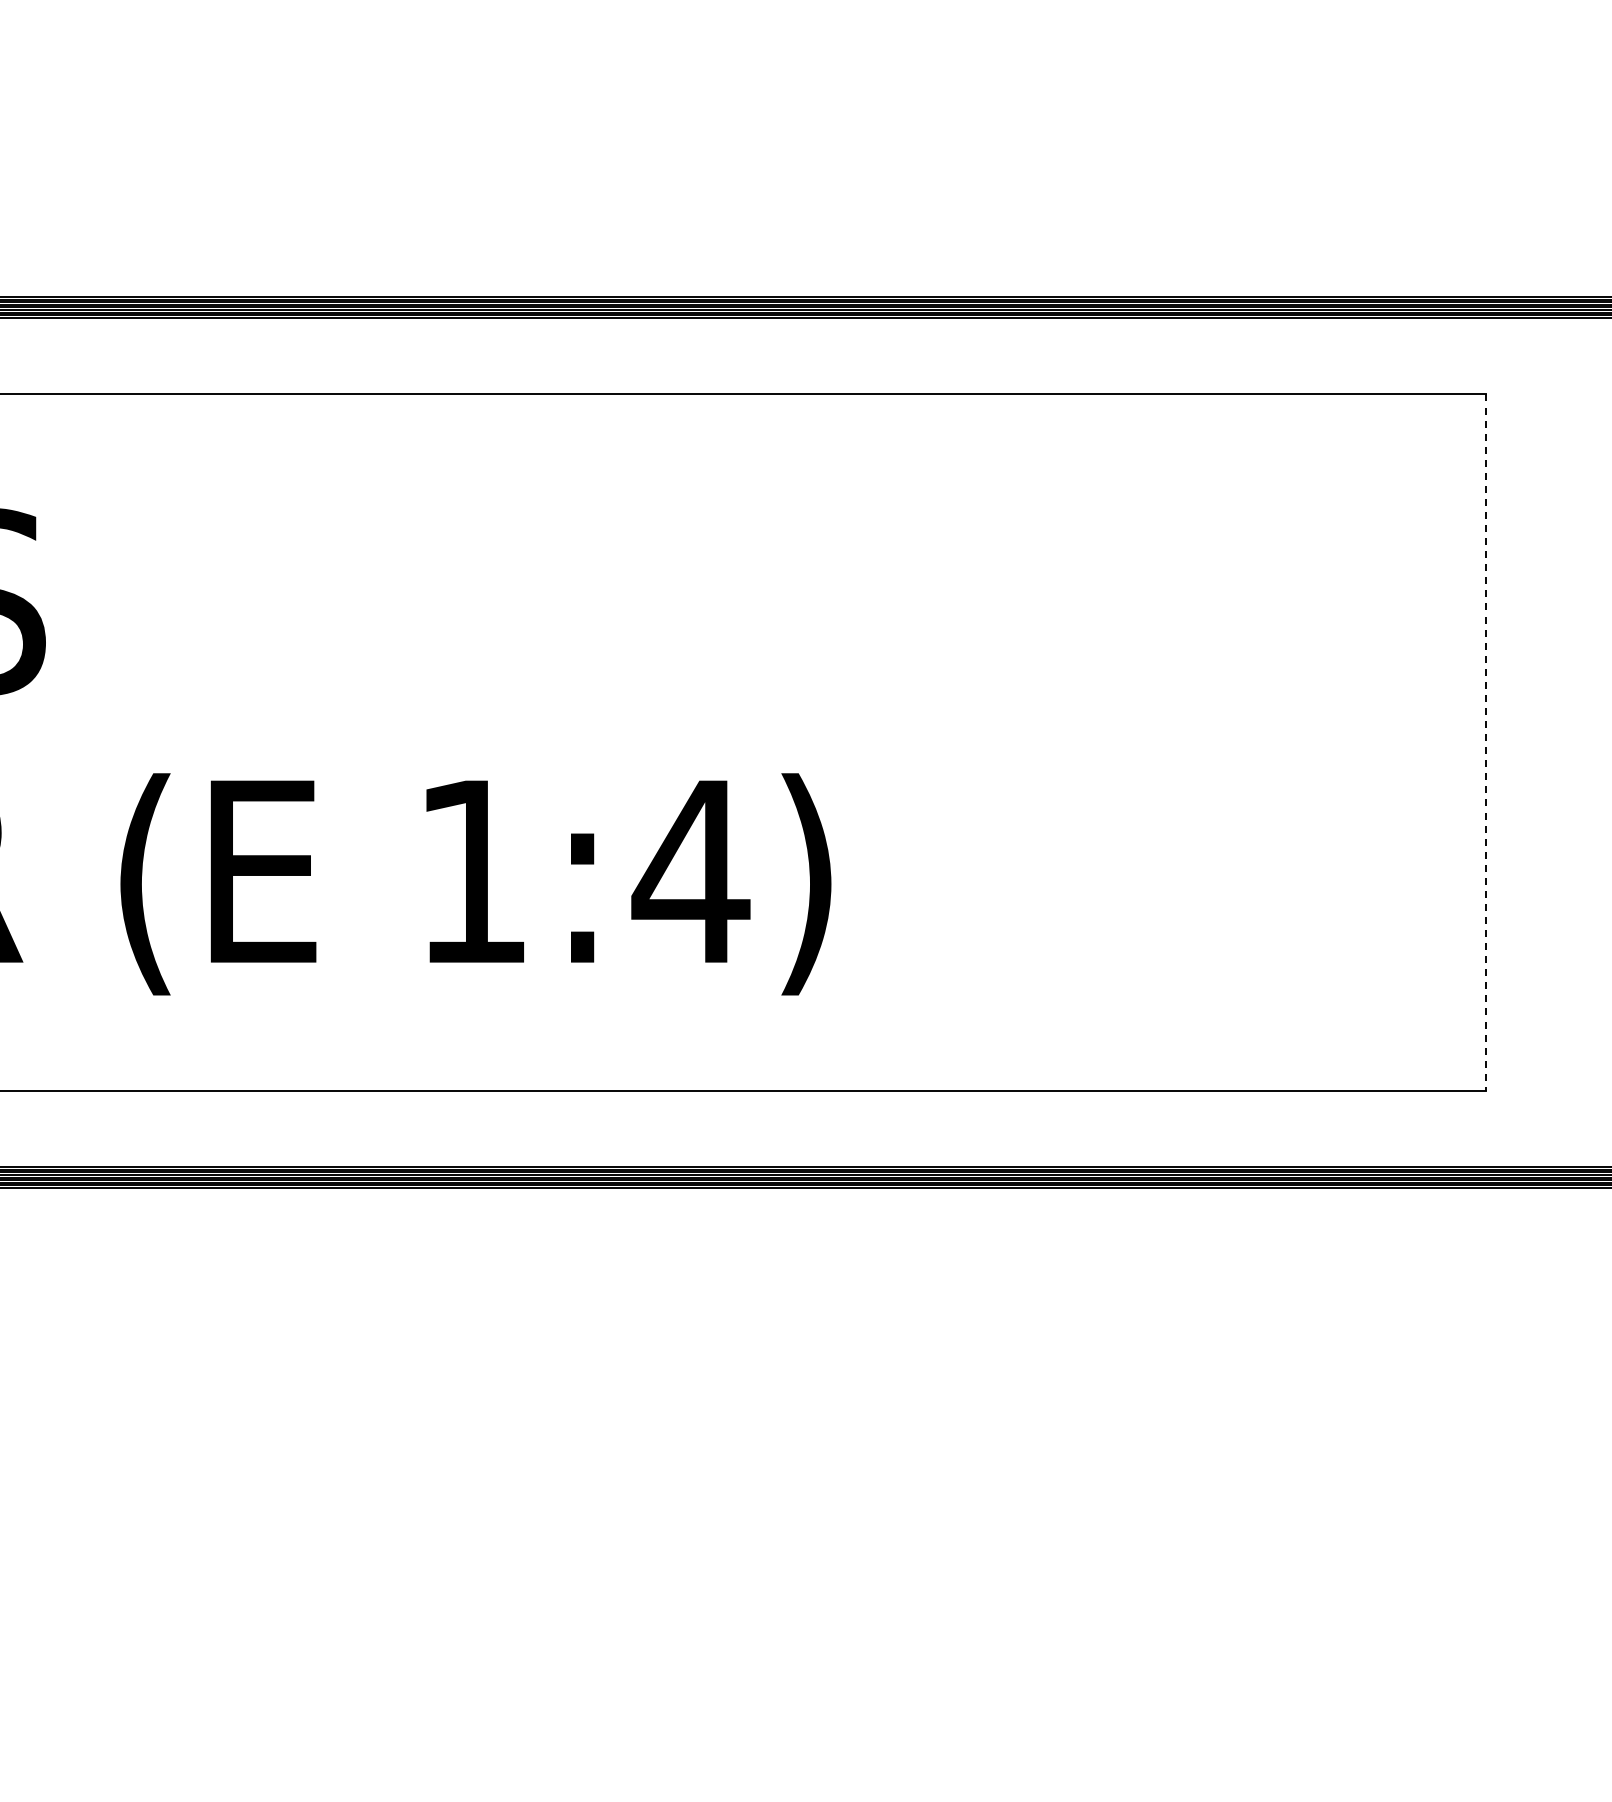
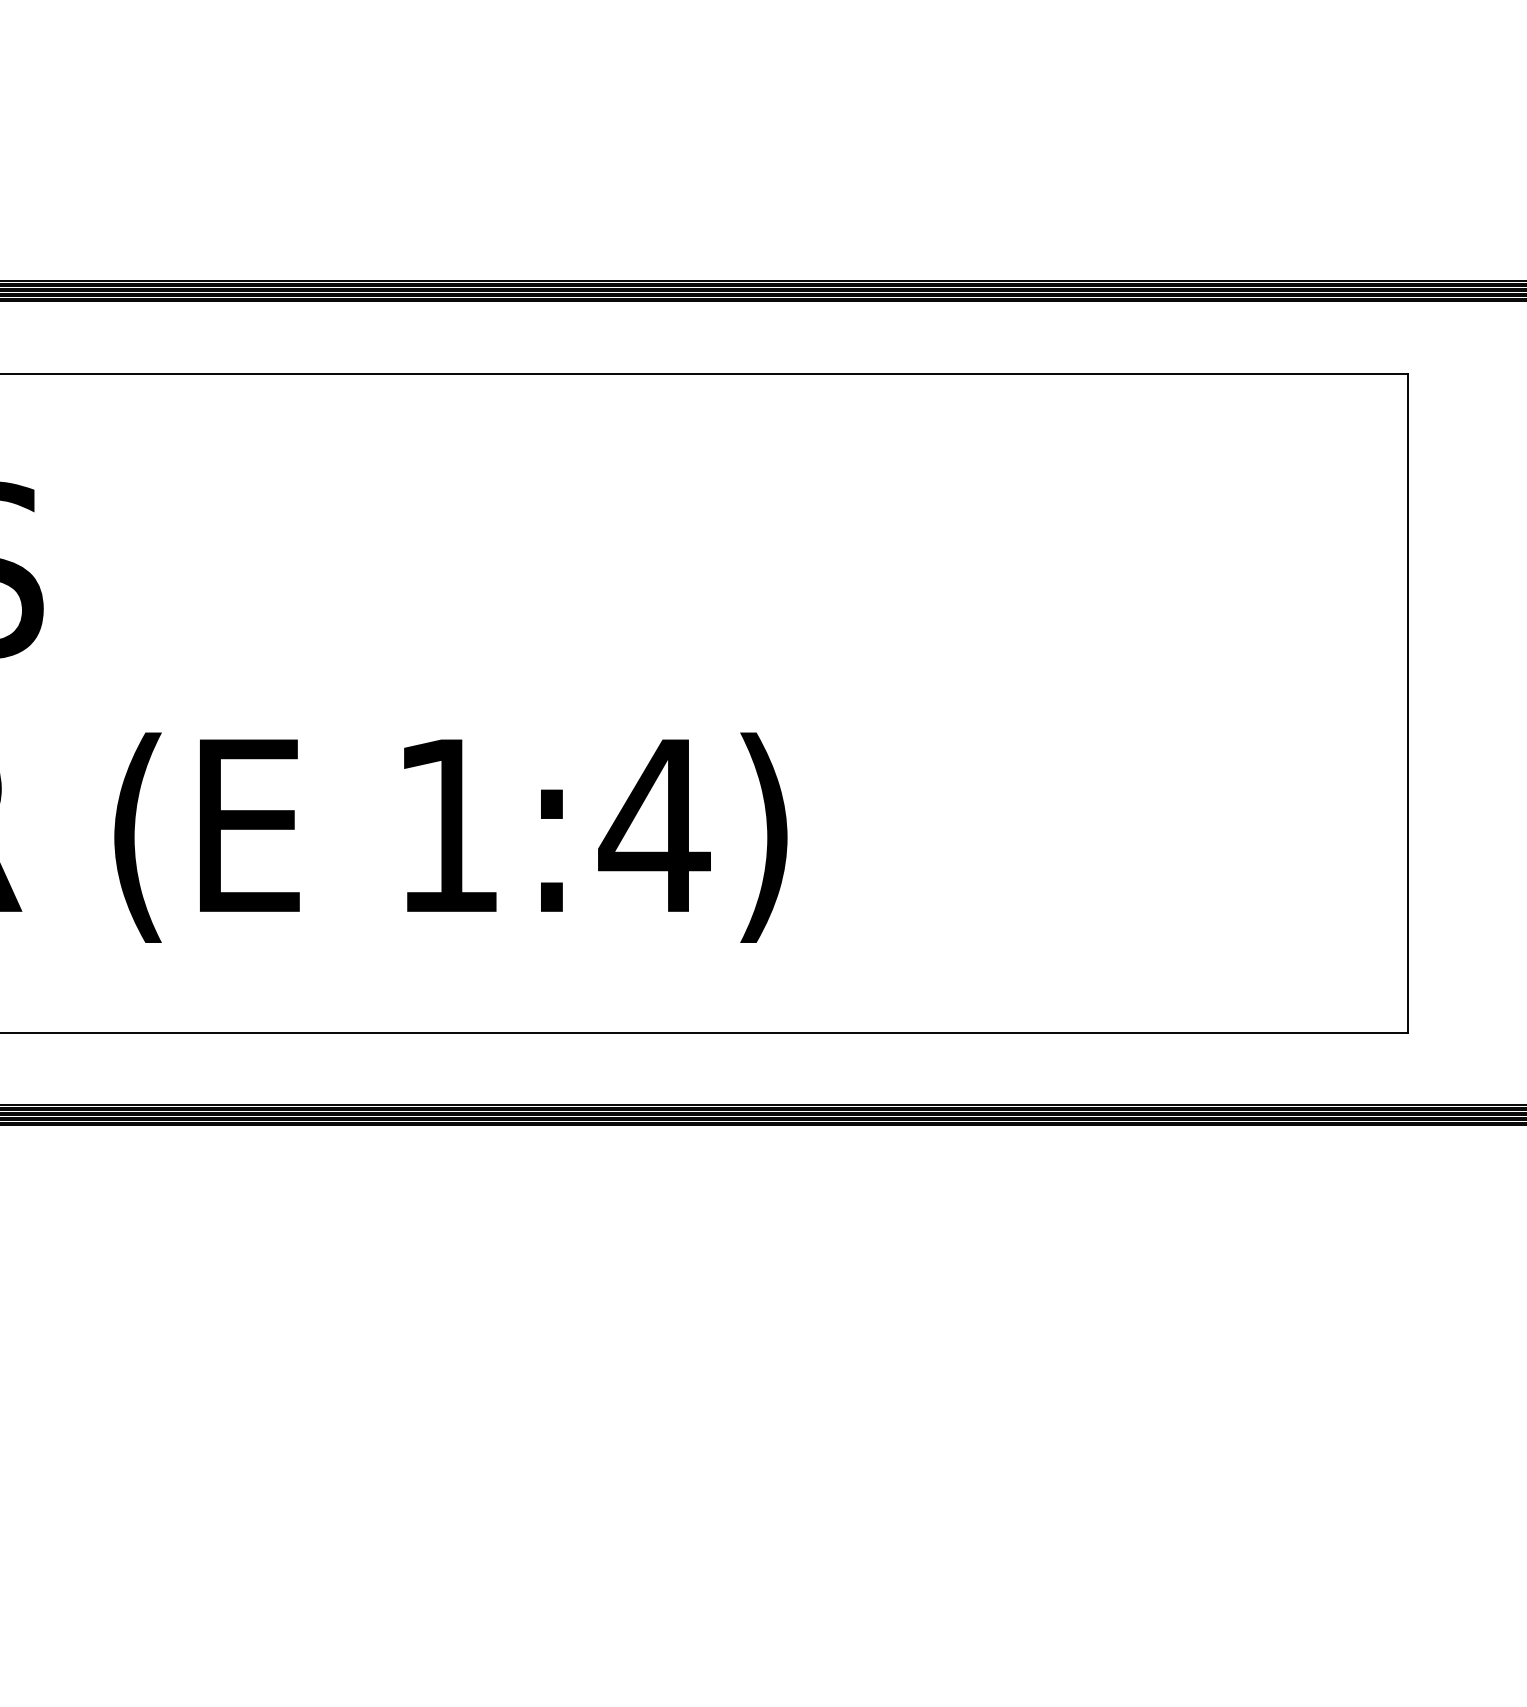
line: (1486, 743) -> (1407, 704), dashed -> solid

